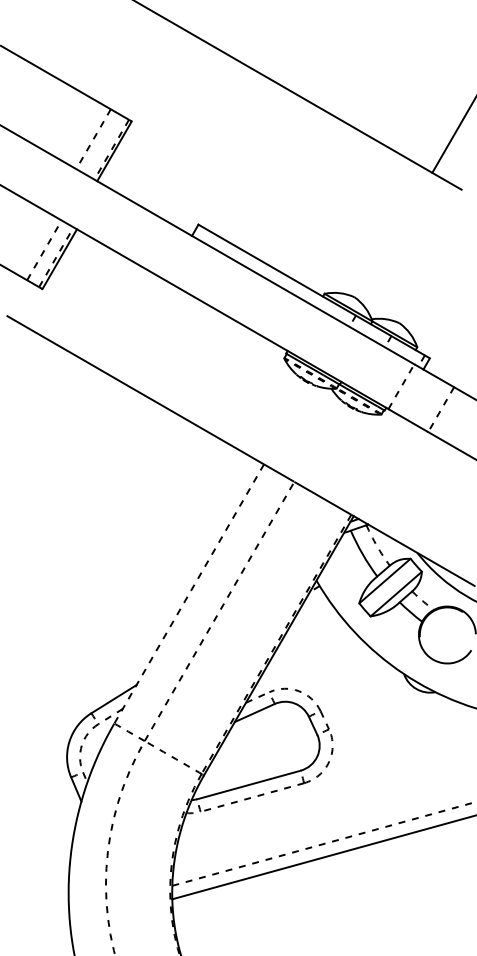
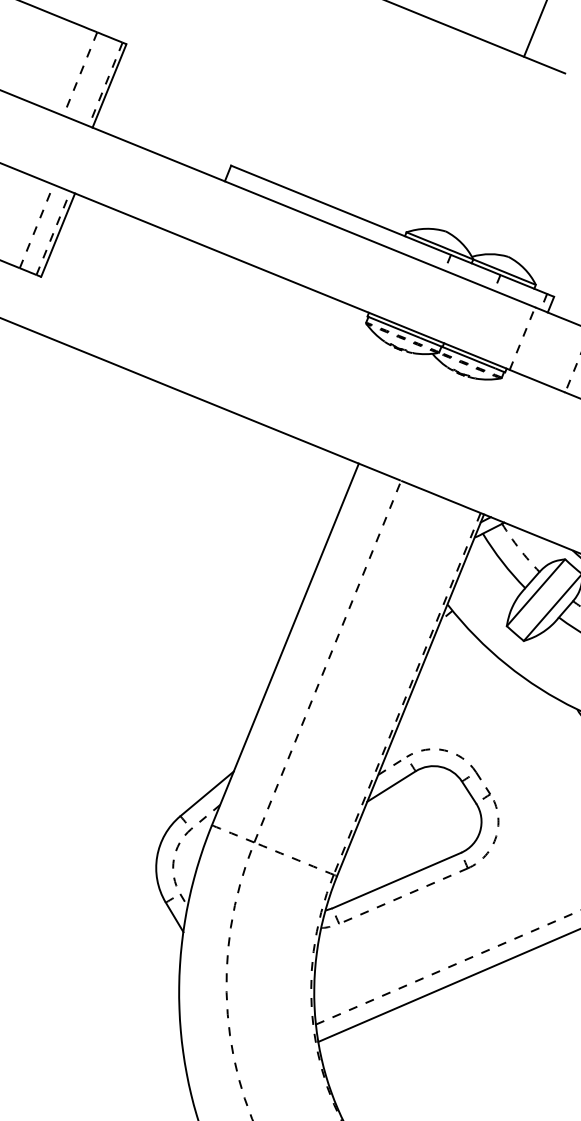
line: (189, 593) -> (285, 643), dashed -> solid

